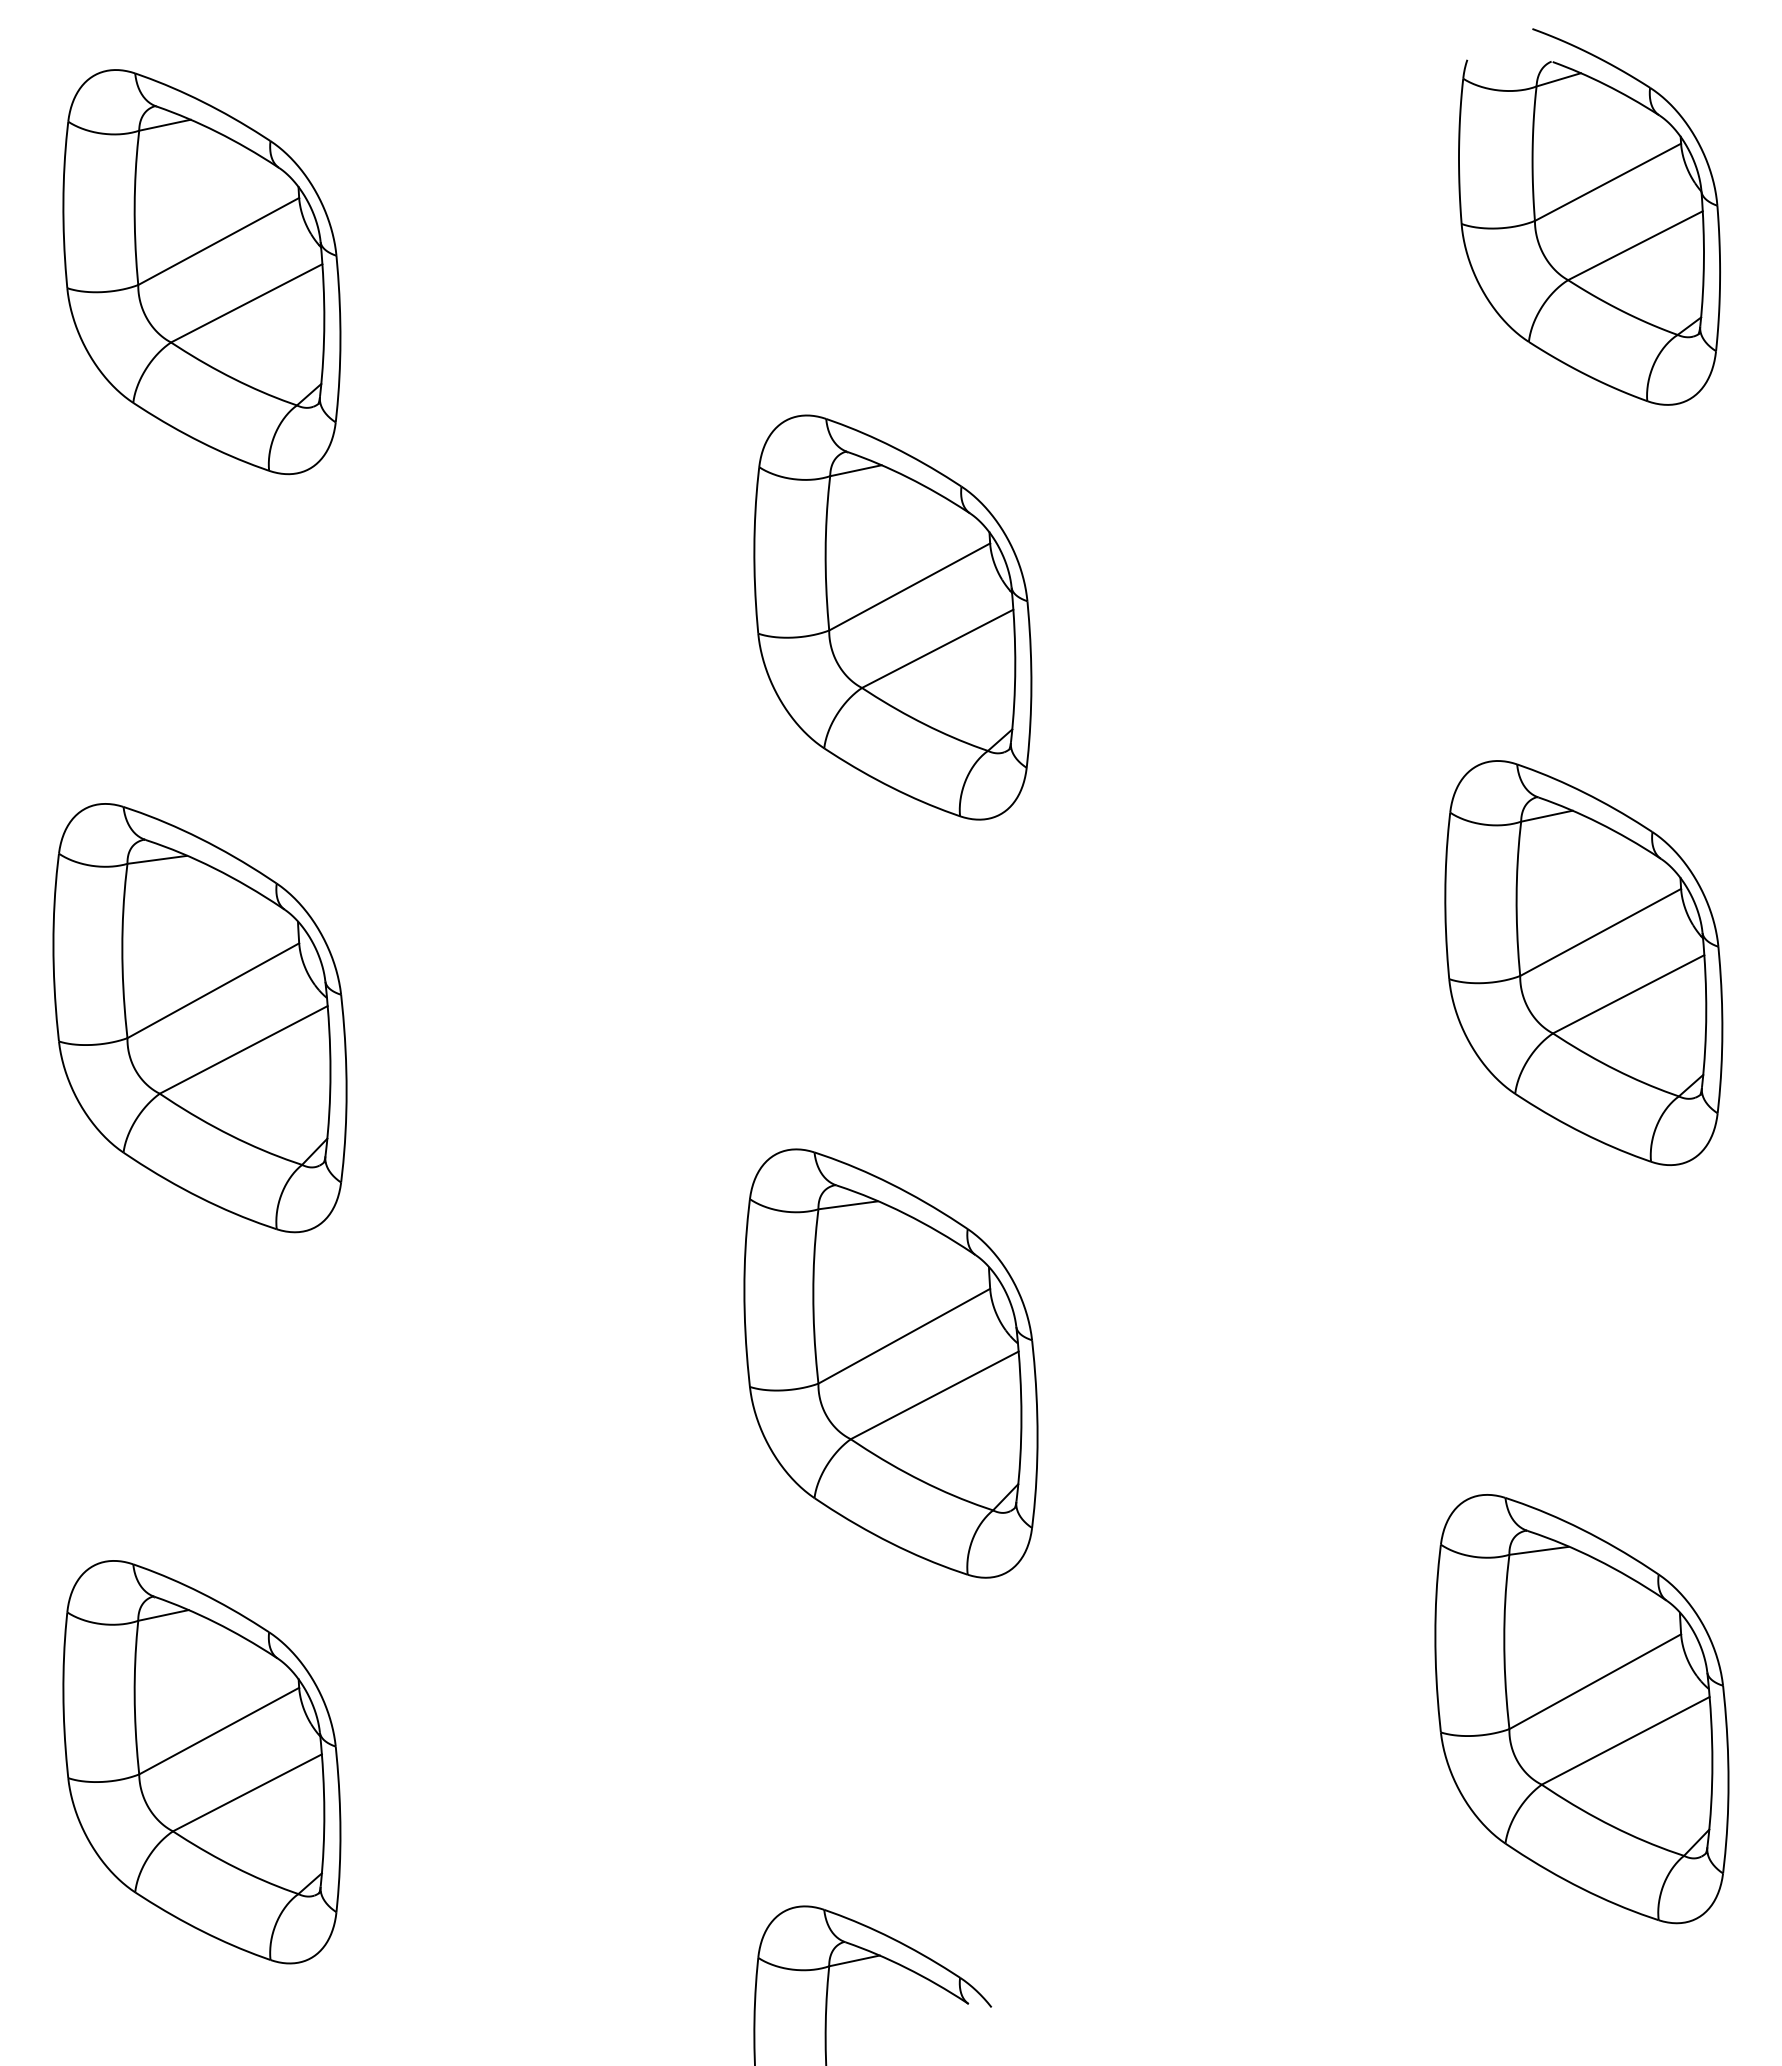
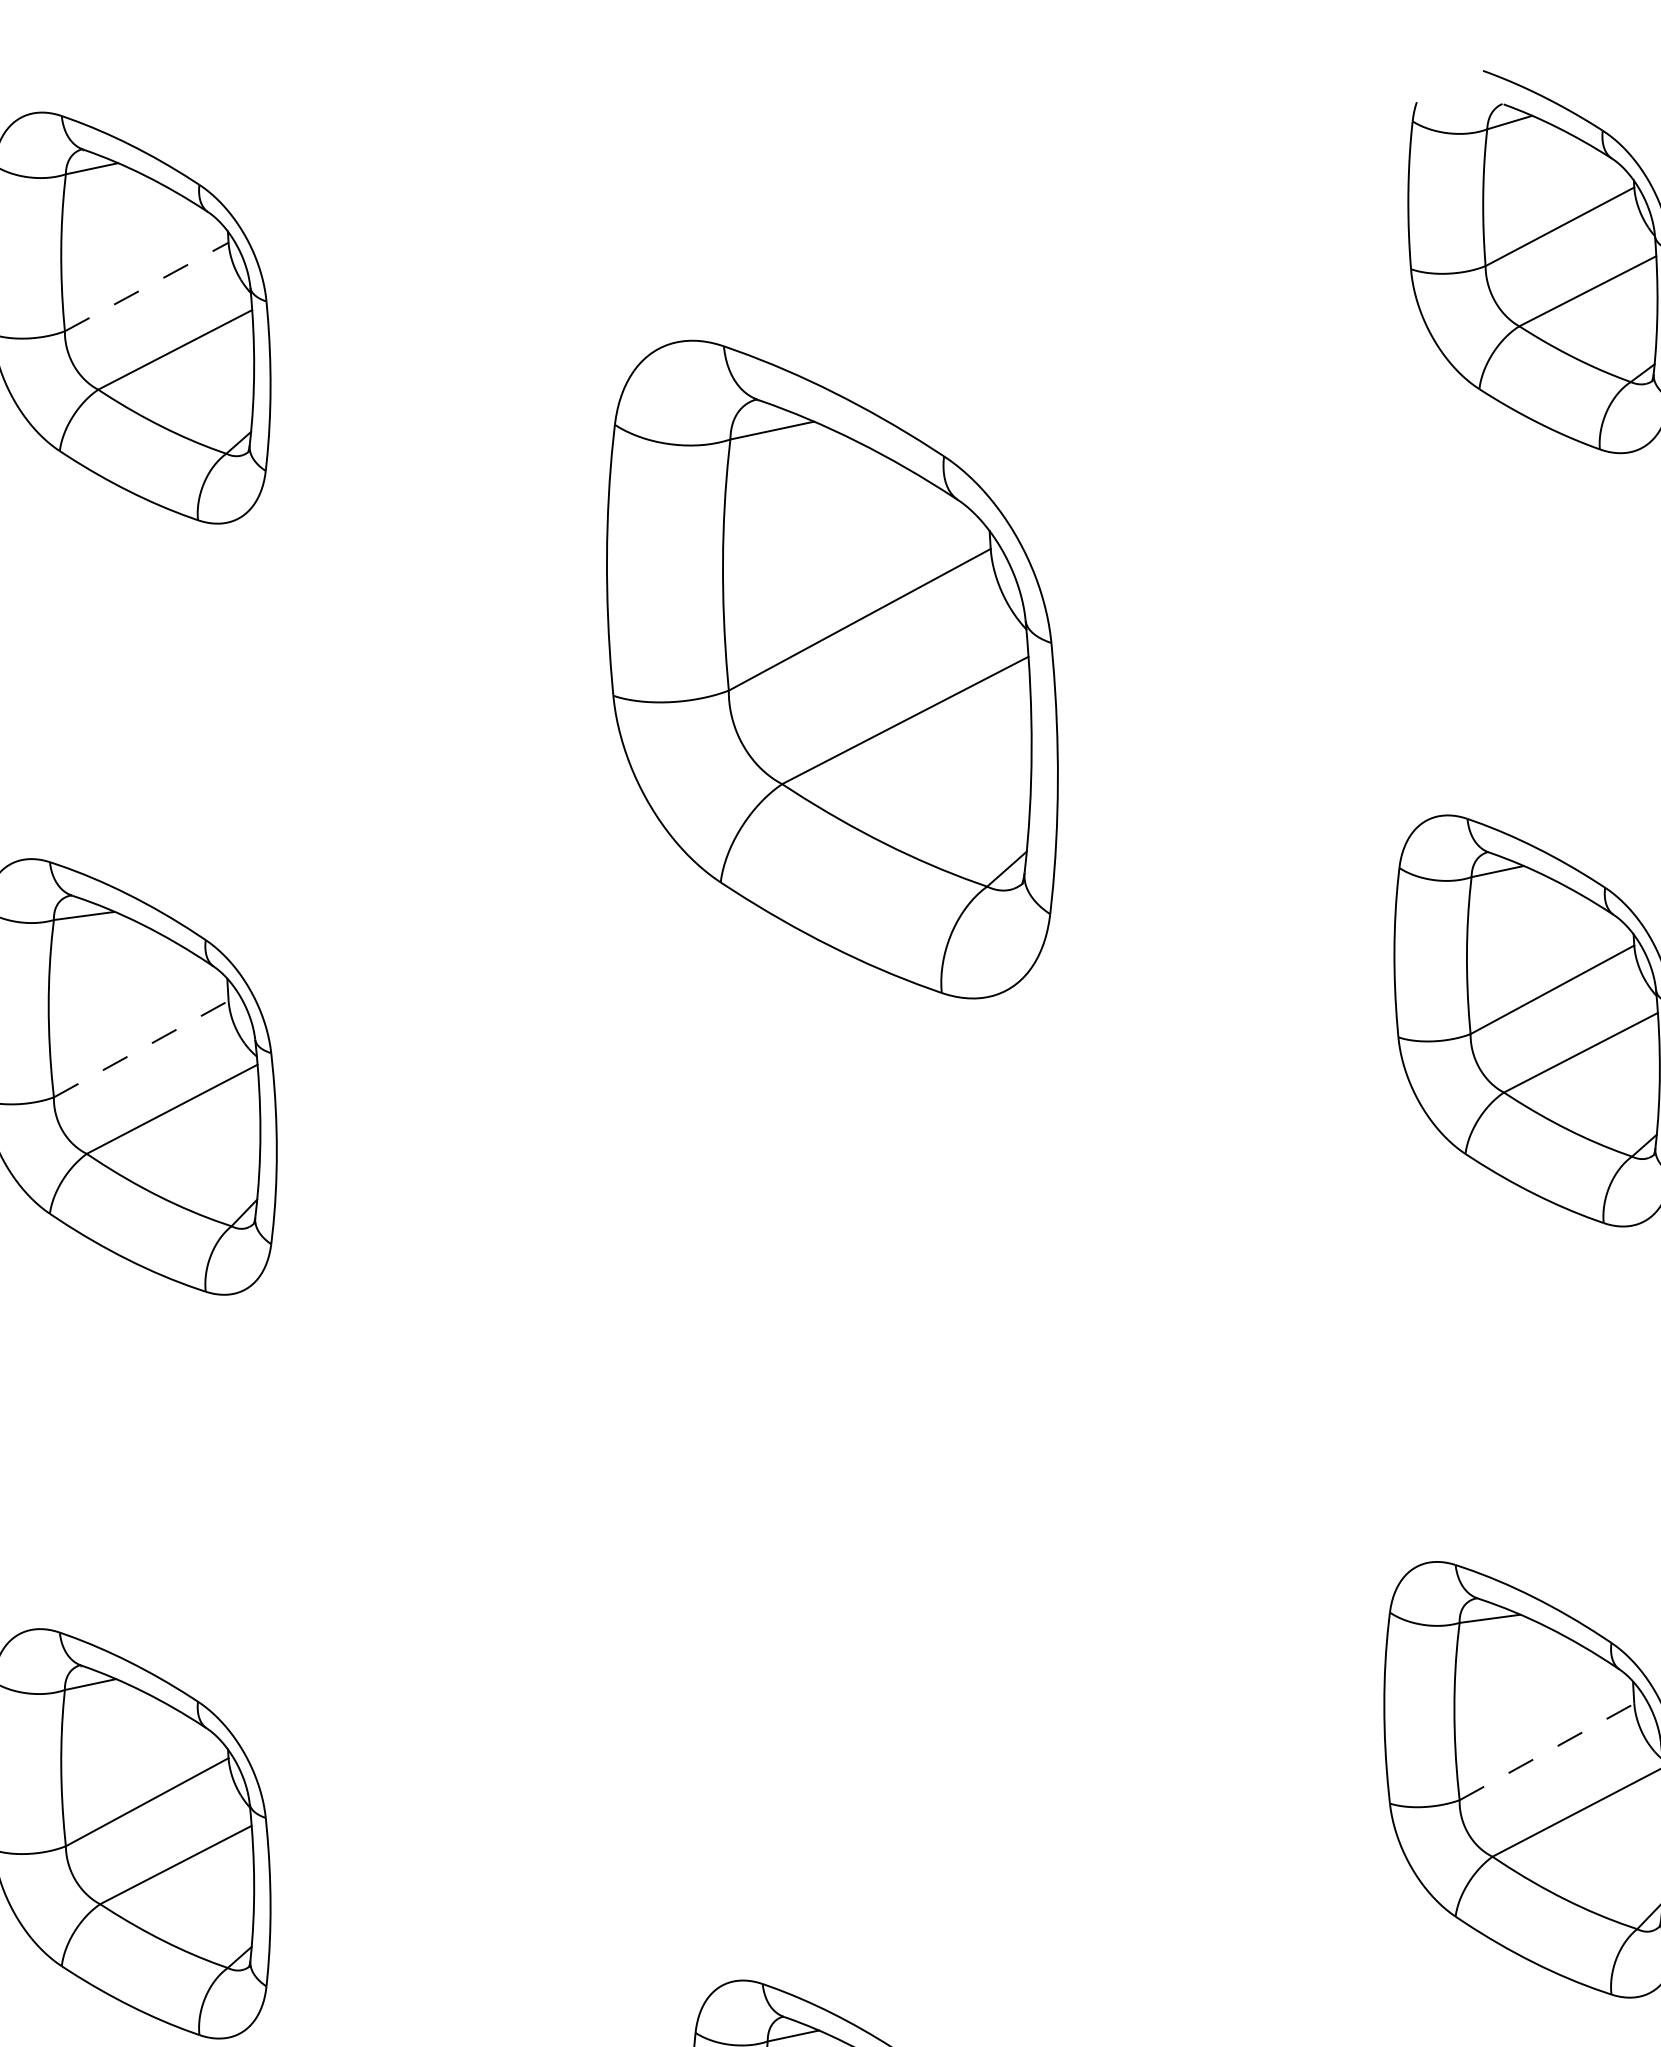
line: (219, 241) -> (147, 286), solid -> dashed
part: (892, 617) -> (832, 669), size x1.6
line: (213, 990) -> (141, 1048), solid -> dashed
part: (890, 1363) -> (830, 1428), removed
line: (1595, 1681) -> (1547, 1751), solid -> dashed

